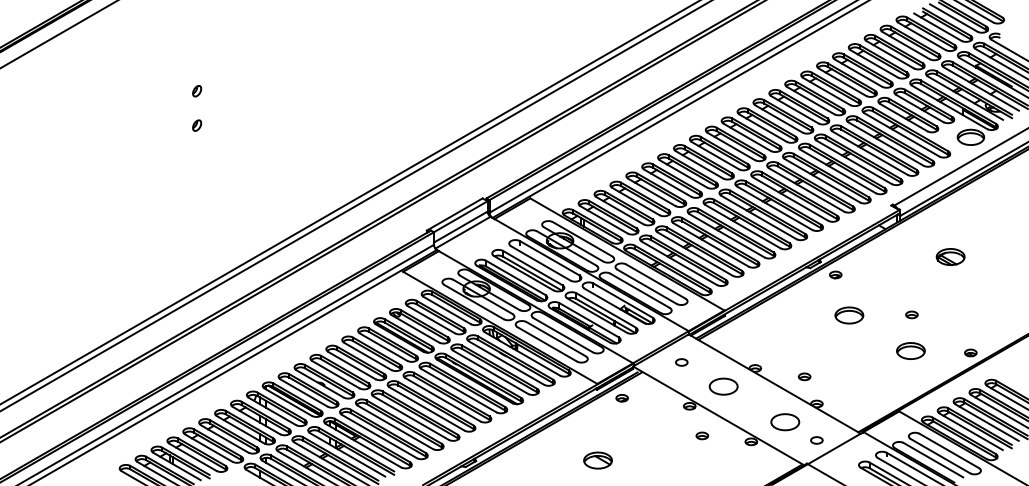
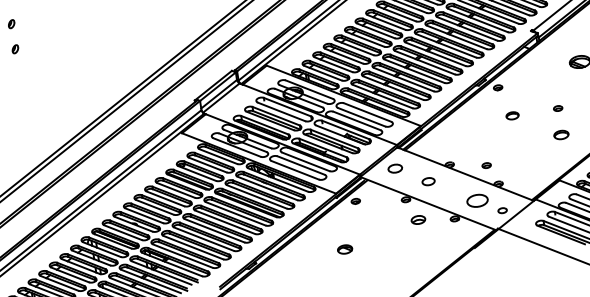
part: (849, 315) -> (512, 115), size x0.6
part: (910, 350) -> (561, 134), size x0.7
part: (681, 362) -> (395, 168), size x1.6
part: (723, 386) -> (428, 181), size x0.6
part: (702, 435) -> (418, 219), size x1.6
part: (597, 460) -> (344, 249), size x0.7

